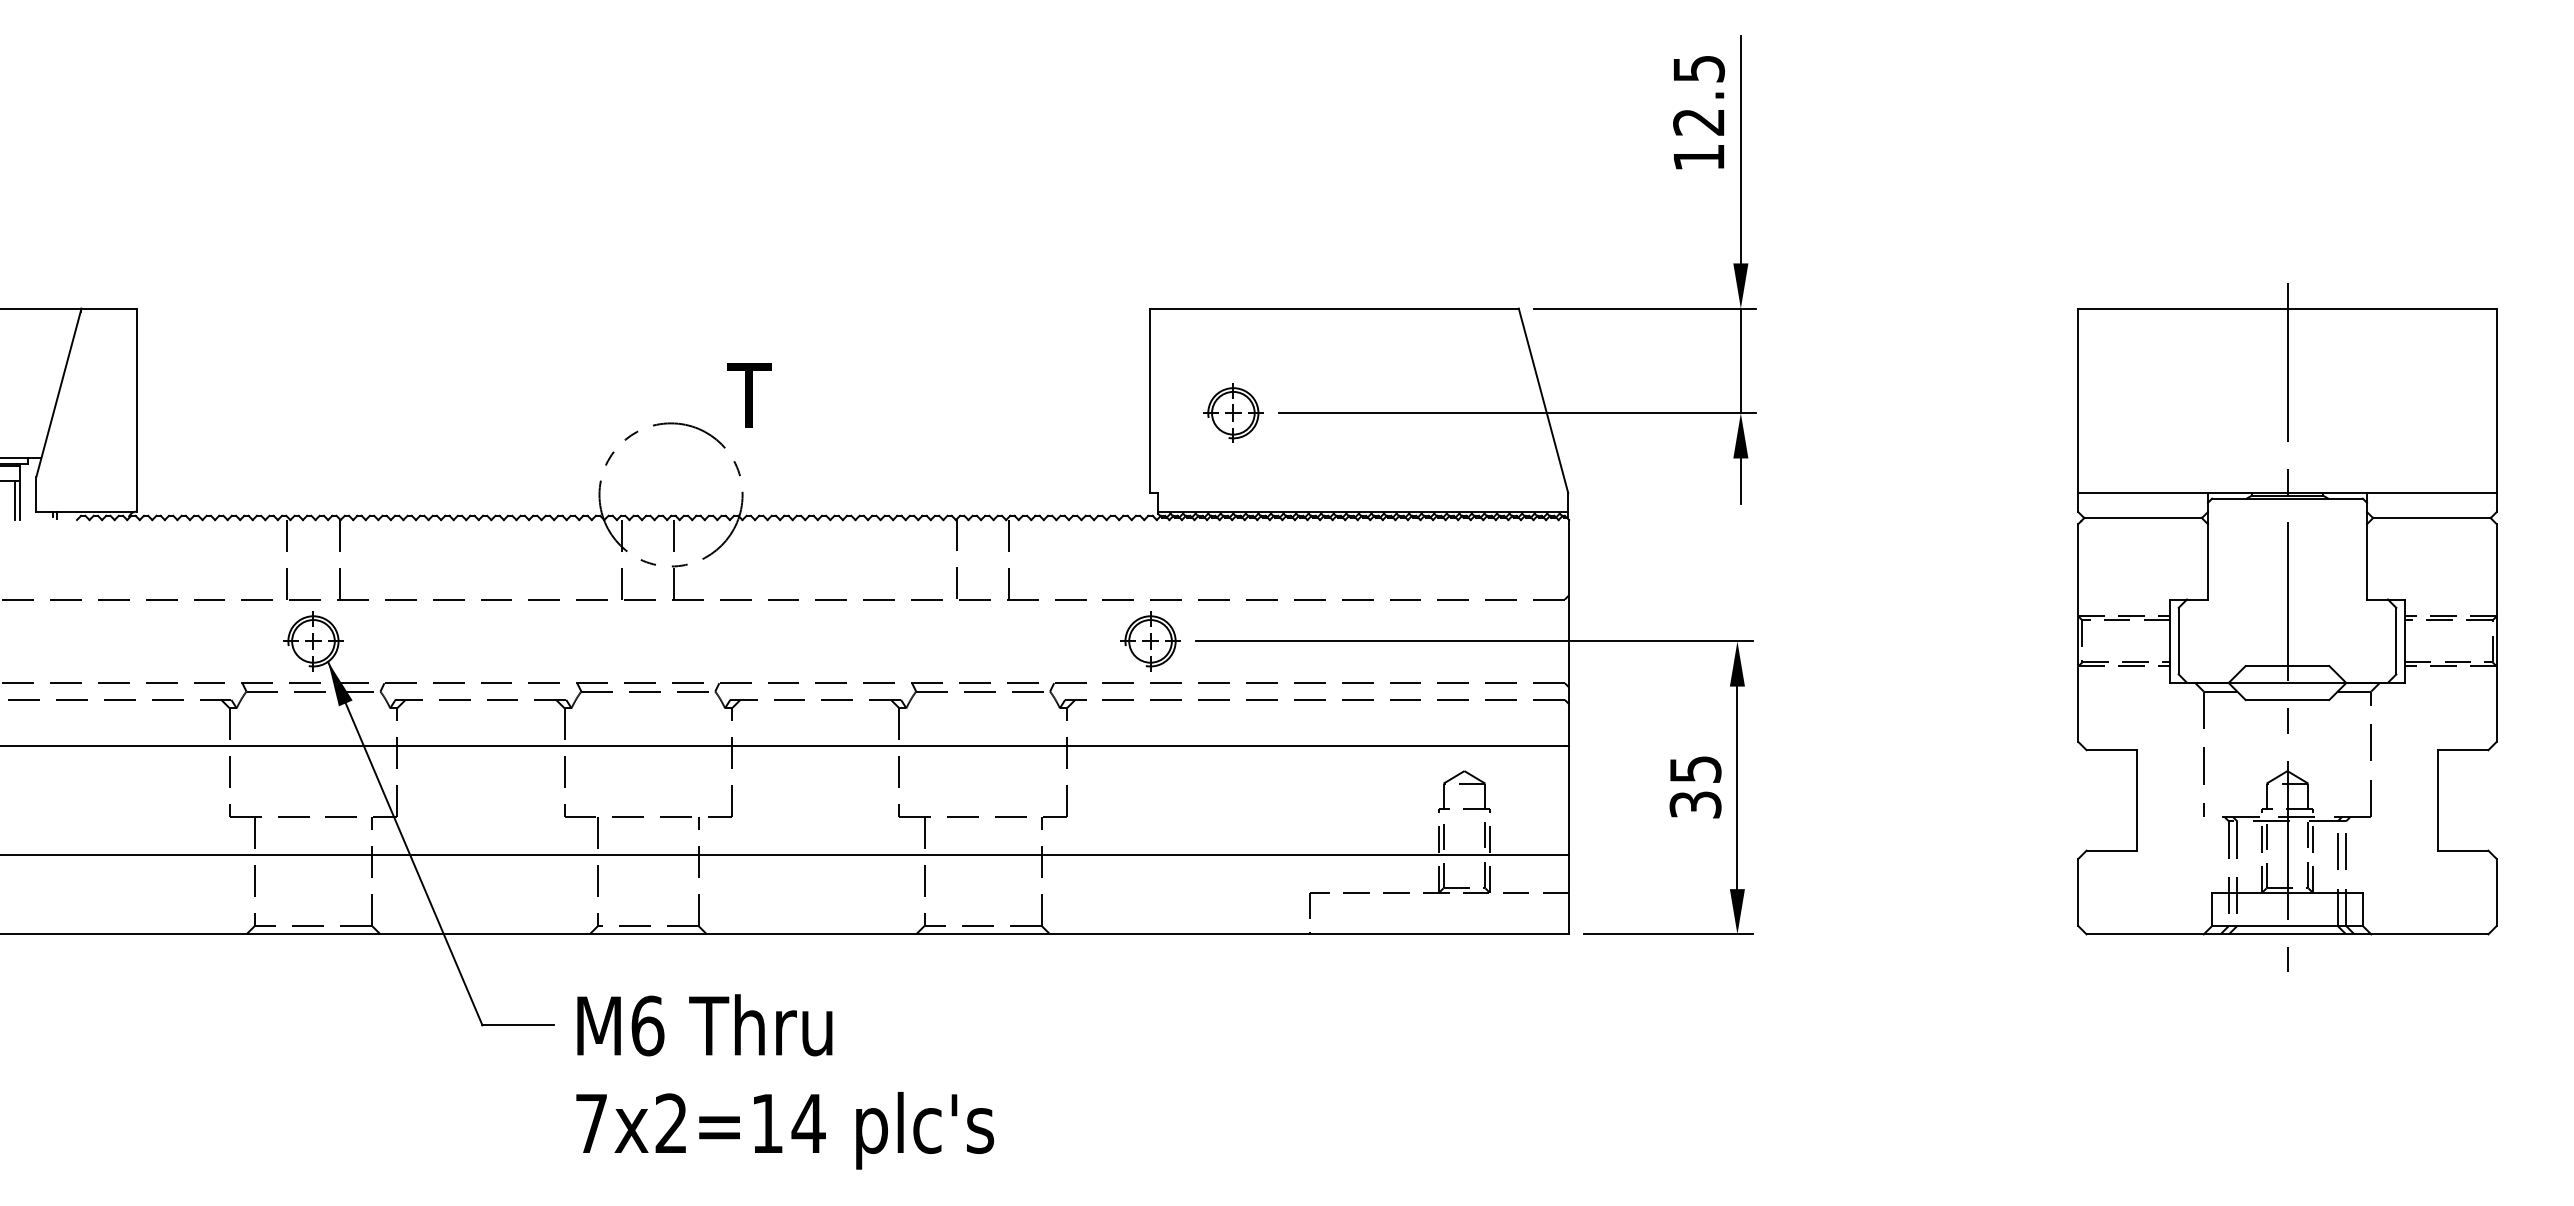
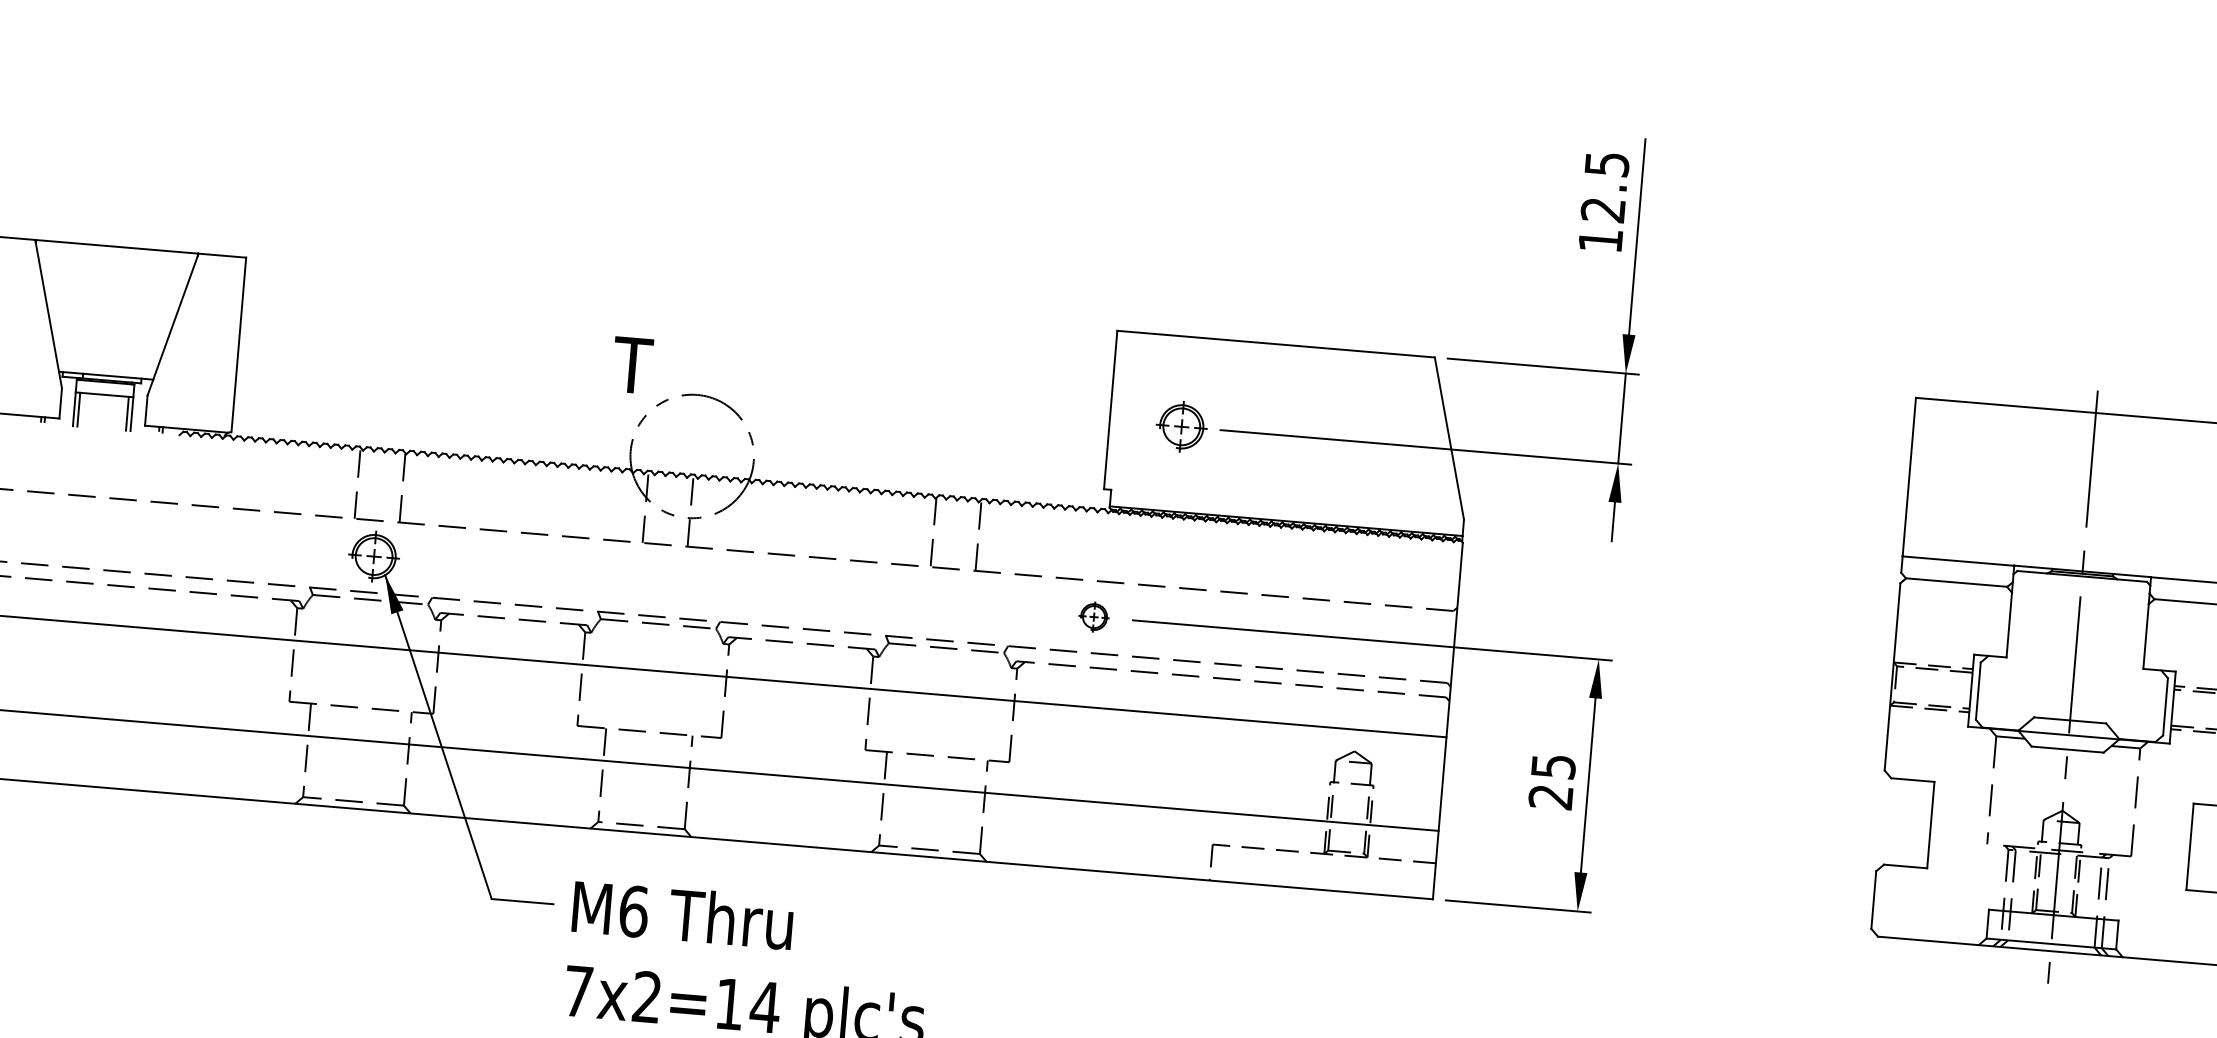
text: (749, 395) -> (632, 365), moved
part: (1150, 641) -> (1094, 617), size x0.6
text: (1695, 804) -> (1550, 796), 35 -> 25

